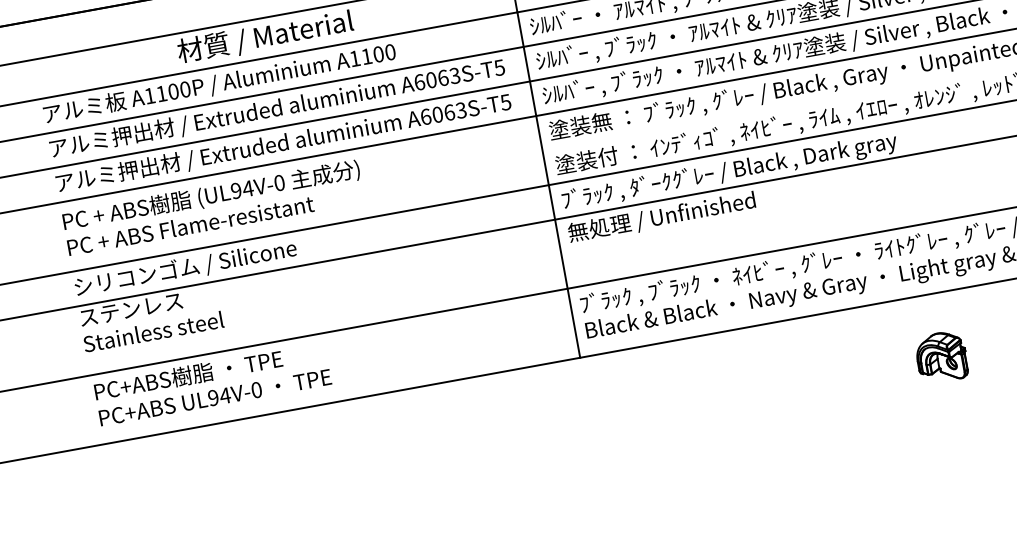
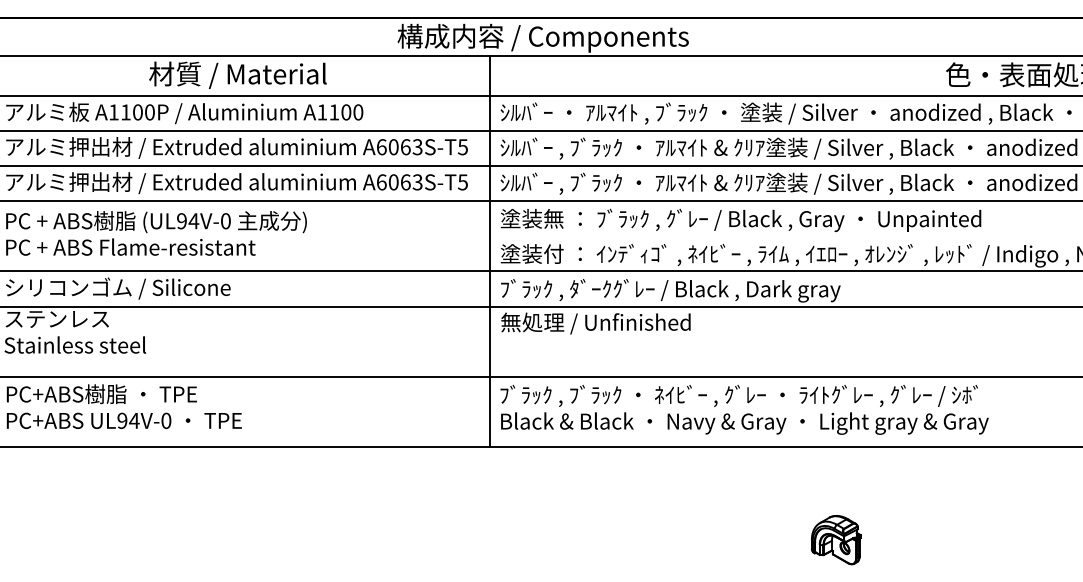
part: (942, 357) -> (836, 540), moved

